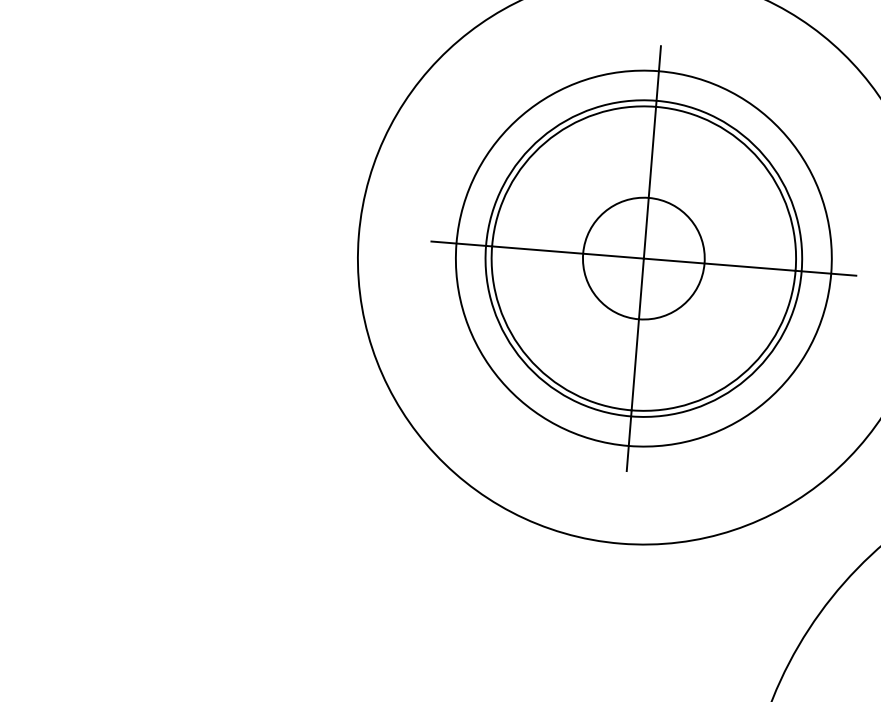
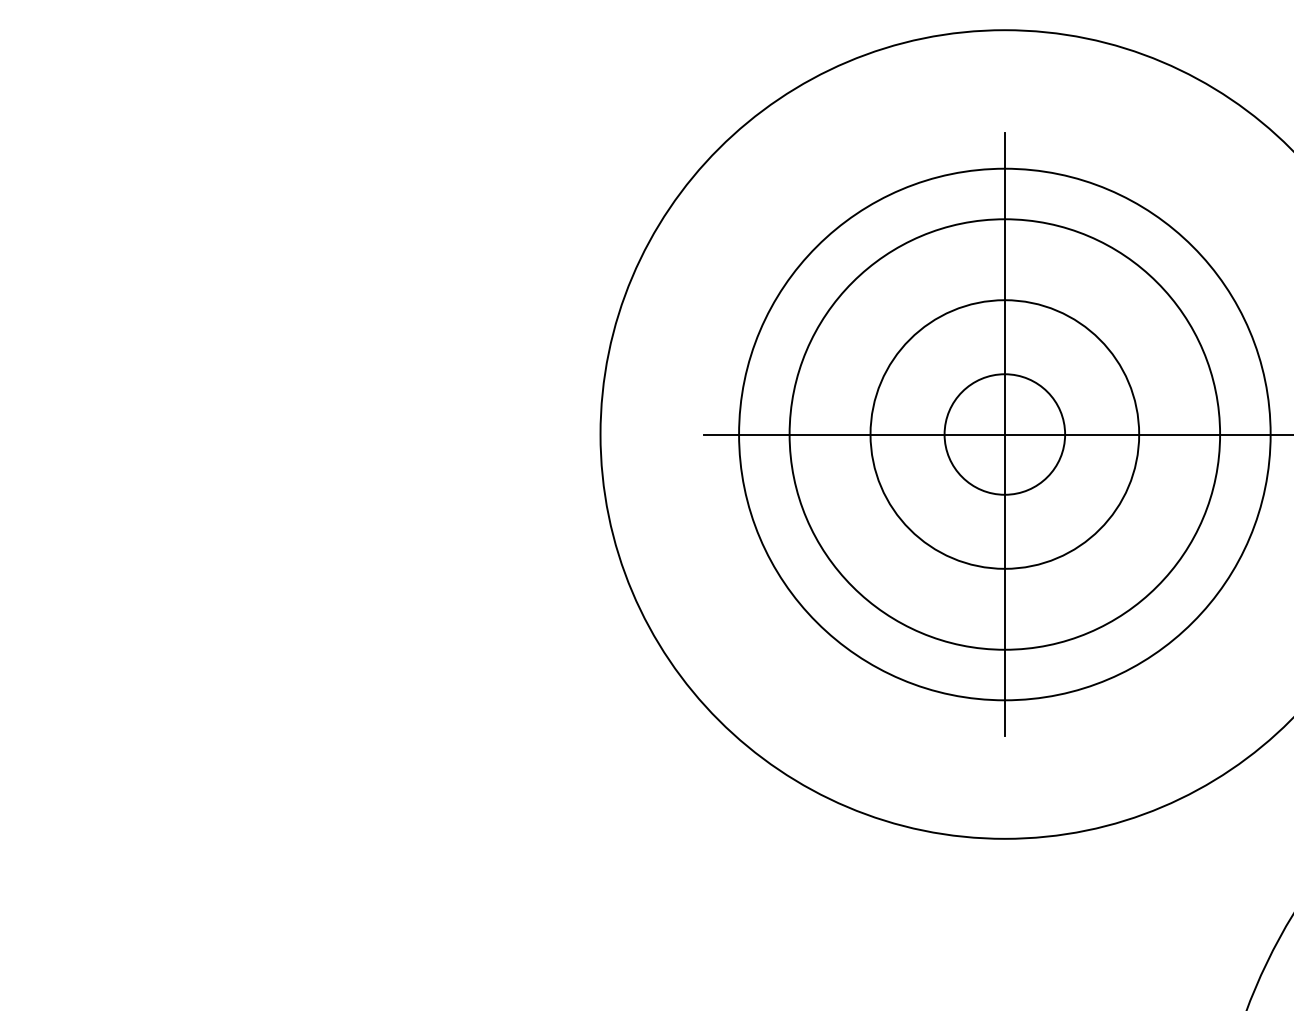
circle: (643, 258) -> (1004, 434), size x0.6
circle: (643, 258) -> (1004, 434), size x0.7

